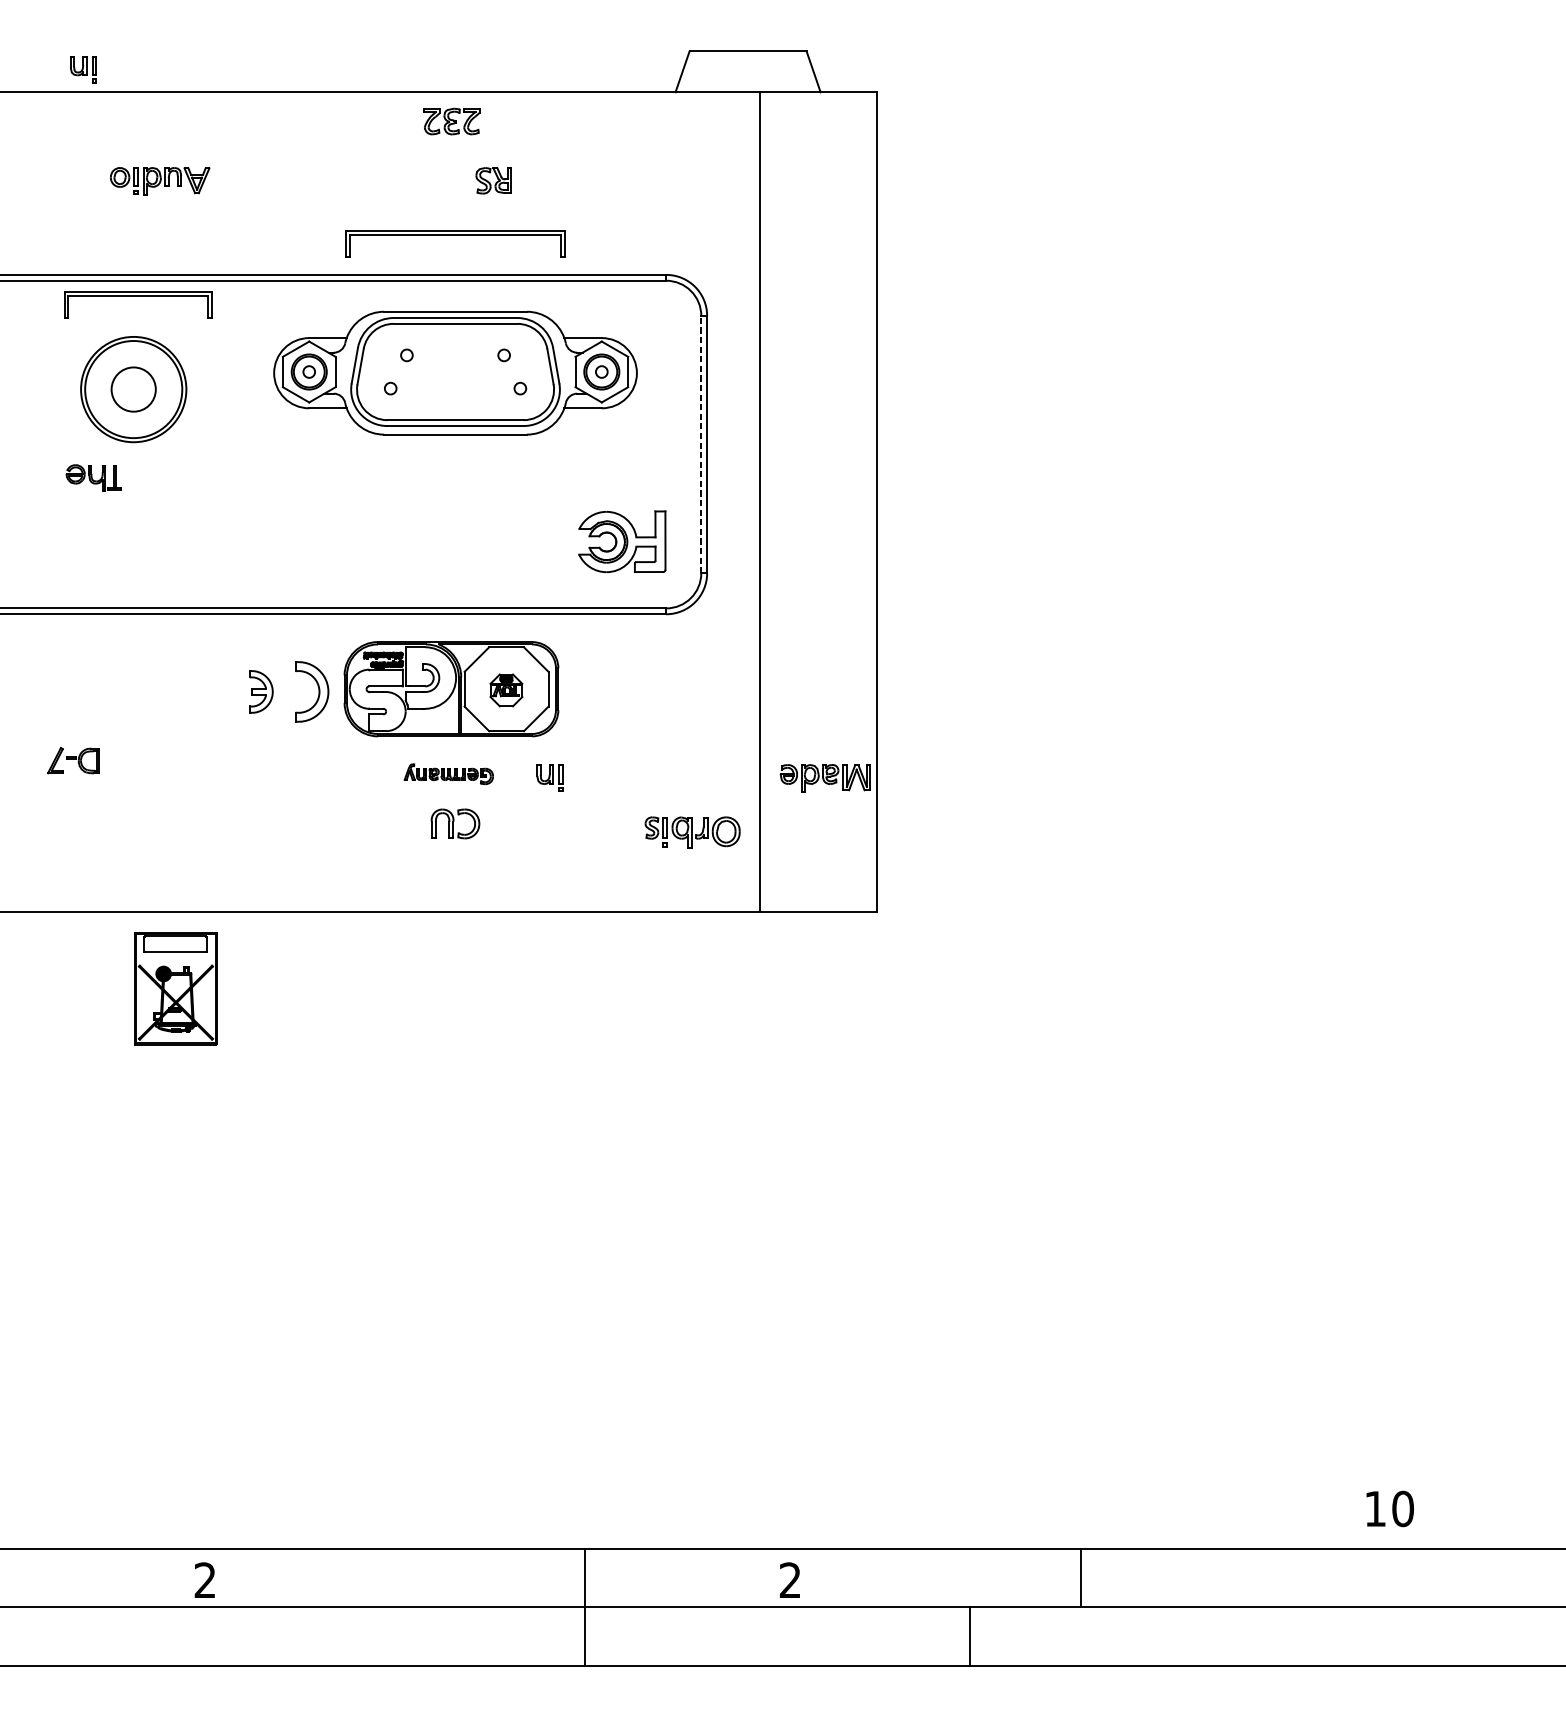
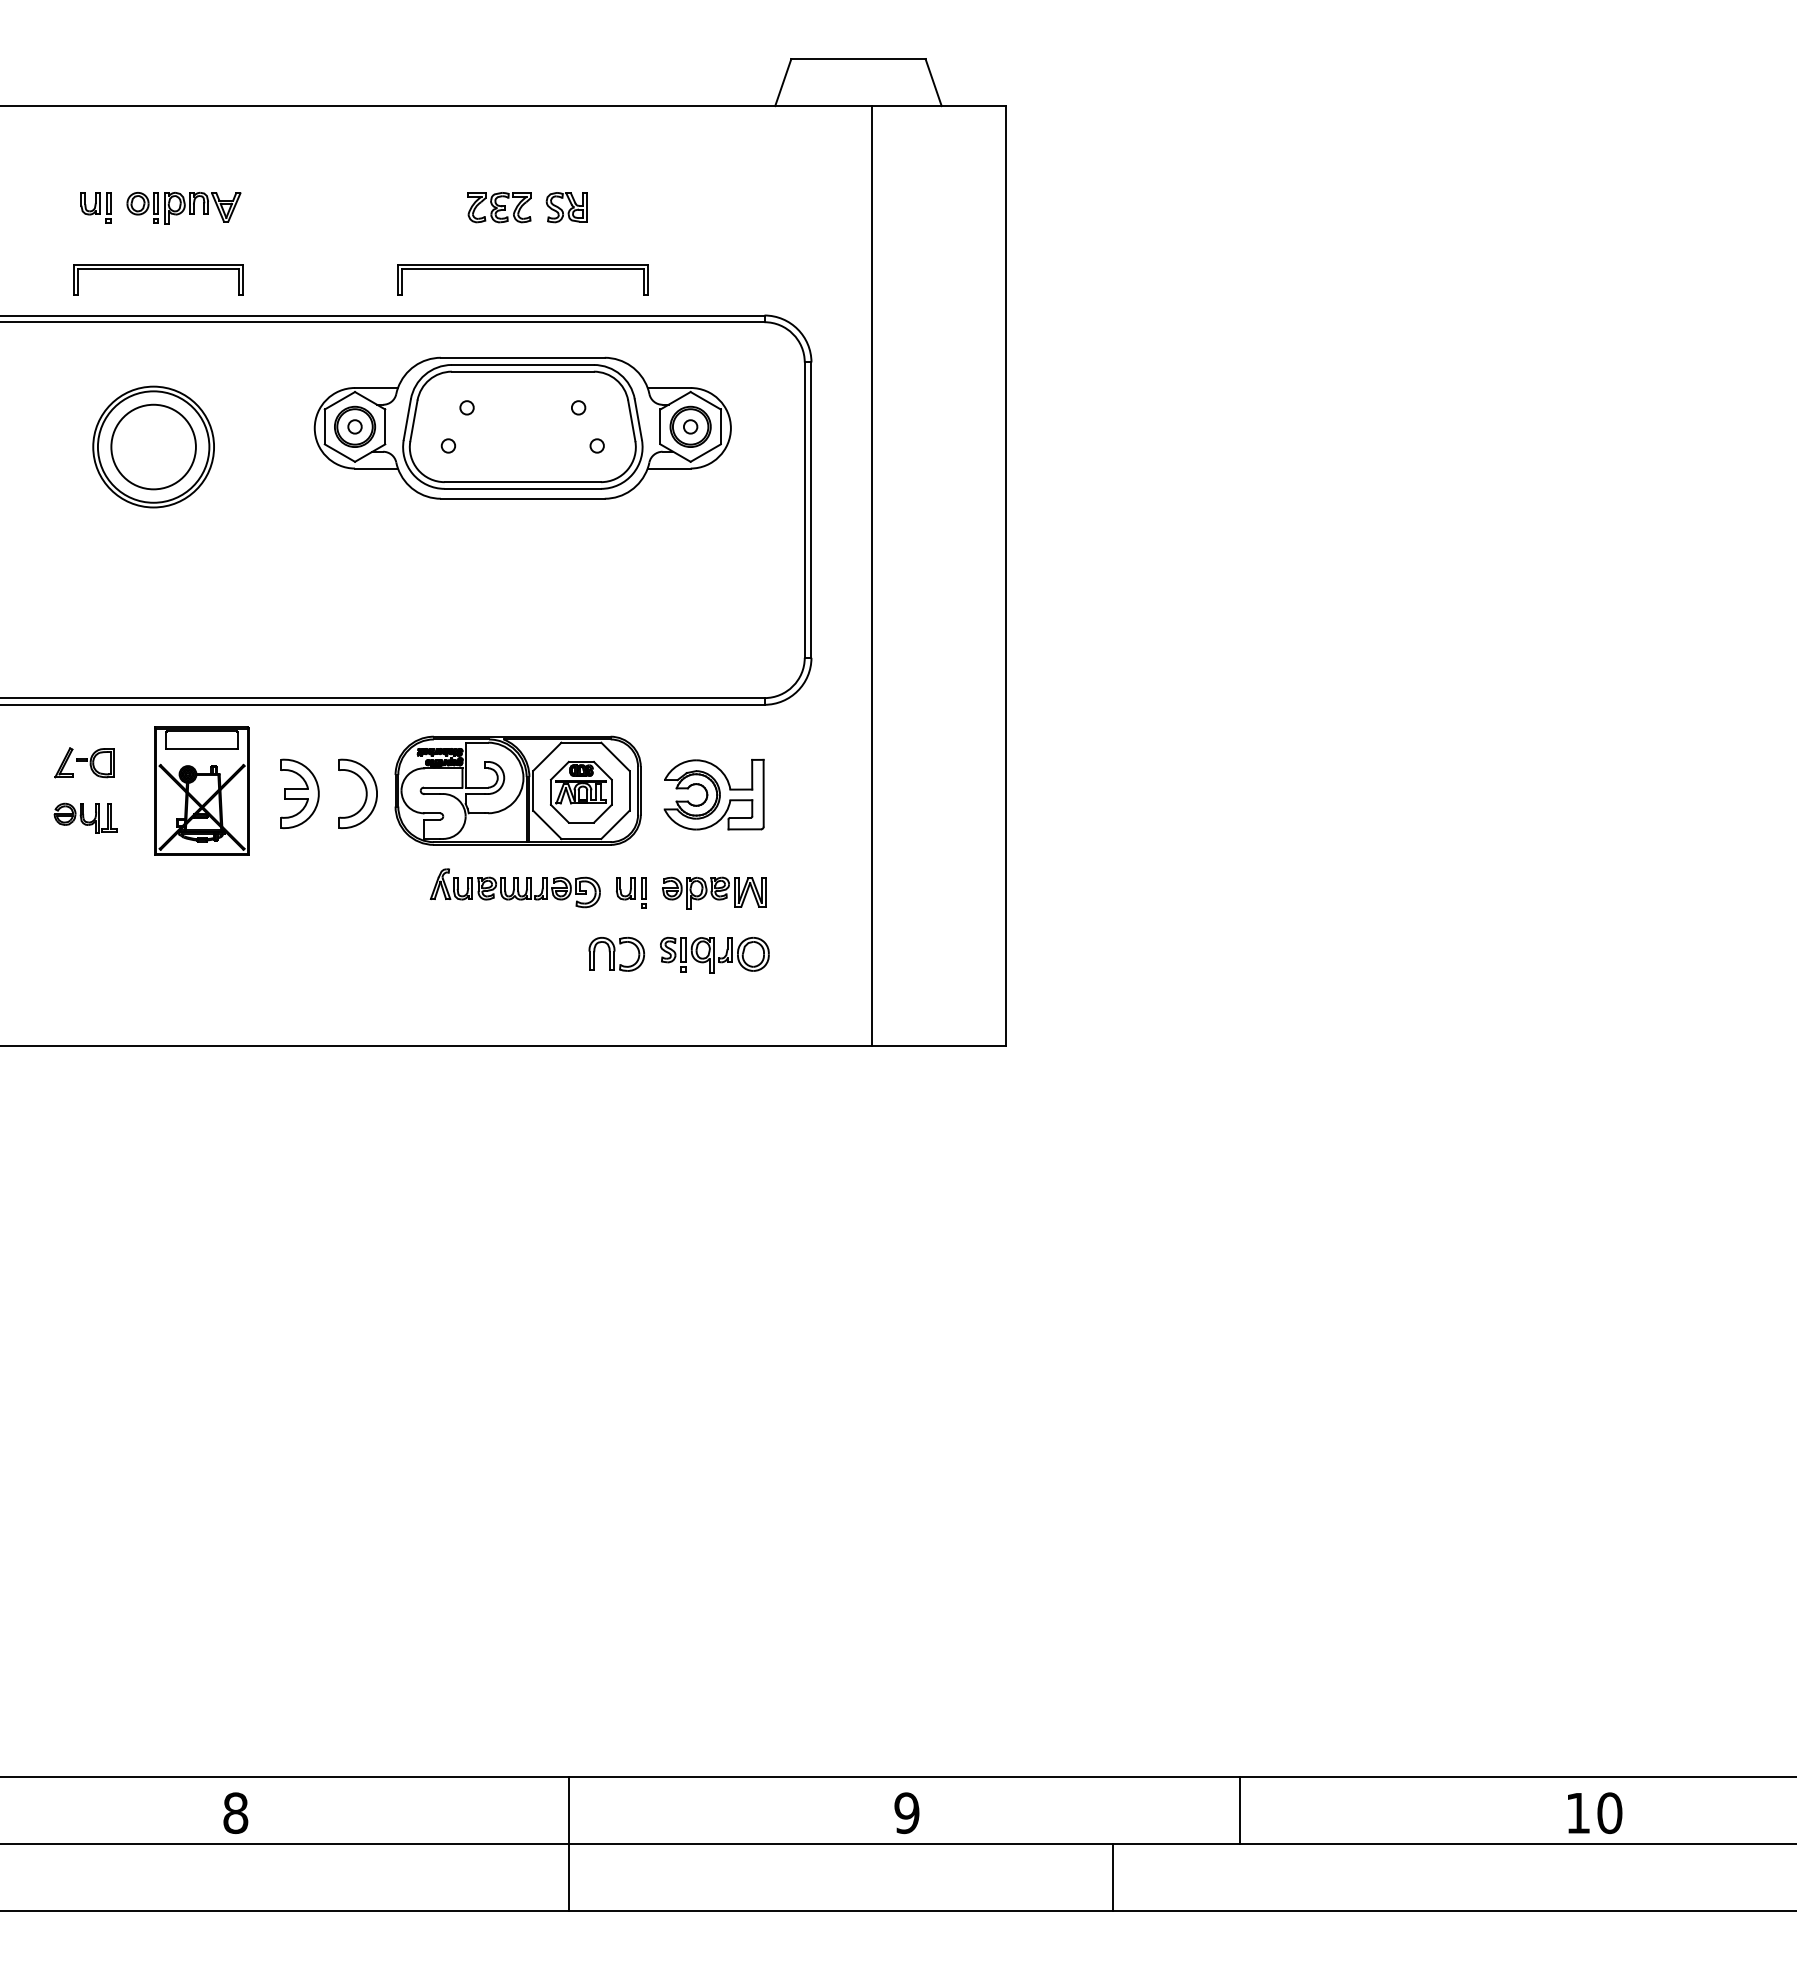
part: (83, 69) -> (95, 207), moved
part: (451, 121) -> (499, 207), moved
part: (137, 295) -> (158, 269), moved
circle: (133, 389) -> (153, 446), size x1.67
line: (701, 444) -> (804, 510), dashed -> solid
part: (93, 477) -> (85, 817), moved
part: (621, 541) -> (713, 794), moved
part: (505, 689) -> (580, 791), size x1.67
part: (260, 691) -> (299, 793), size x1.43
part: (73, 760) -> (84, 762), moved
part: (448, 774) -> (514, 888), size x1.67
part: (825, 777) -> (714, 892), moved
part: (455, 823) -> (616, 953), moved
part: (692, 832) -> (714, 955), moved
part: (175, 987) -> (201, 790), moved
text: (1390, 1508) -> (1595, 1812), moved
text: (205, 1580) -> (235, 1813), 2 -> 8
text: (789, 1580) -> (906, 1813), 2 -> 9
line: (585, 1606) -> (569, 1843), moved

